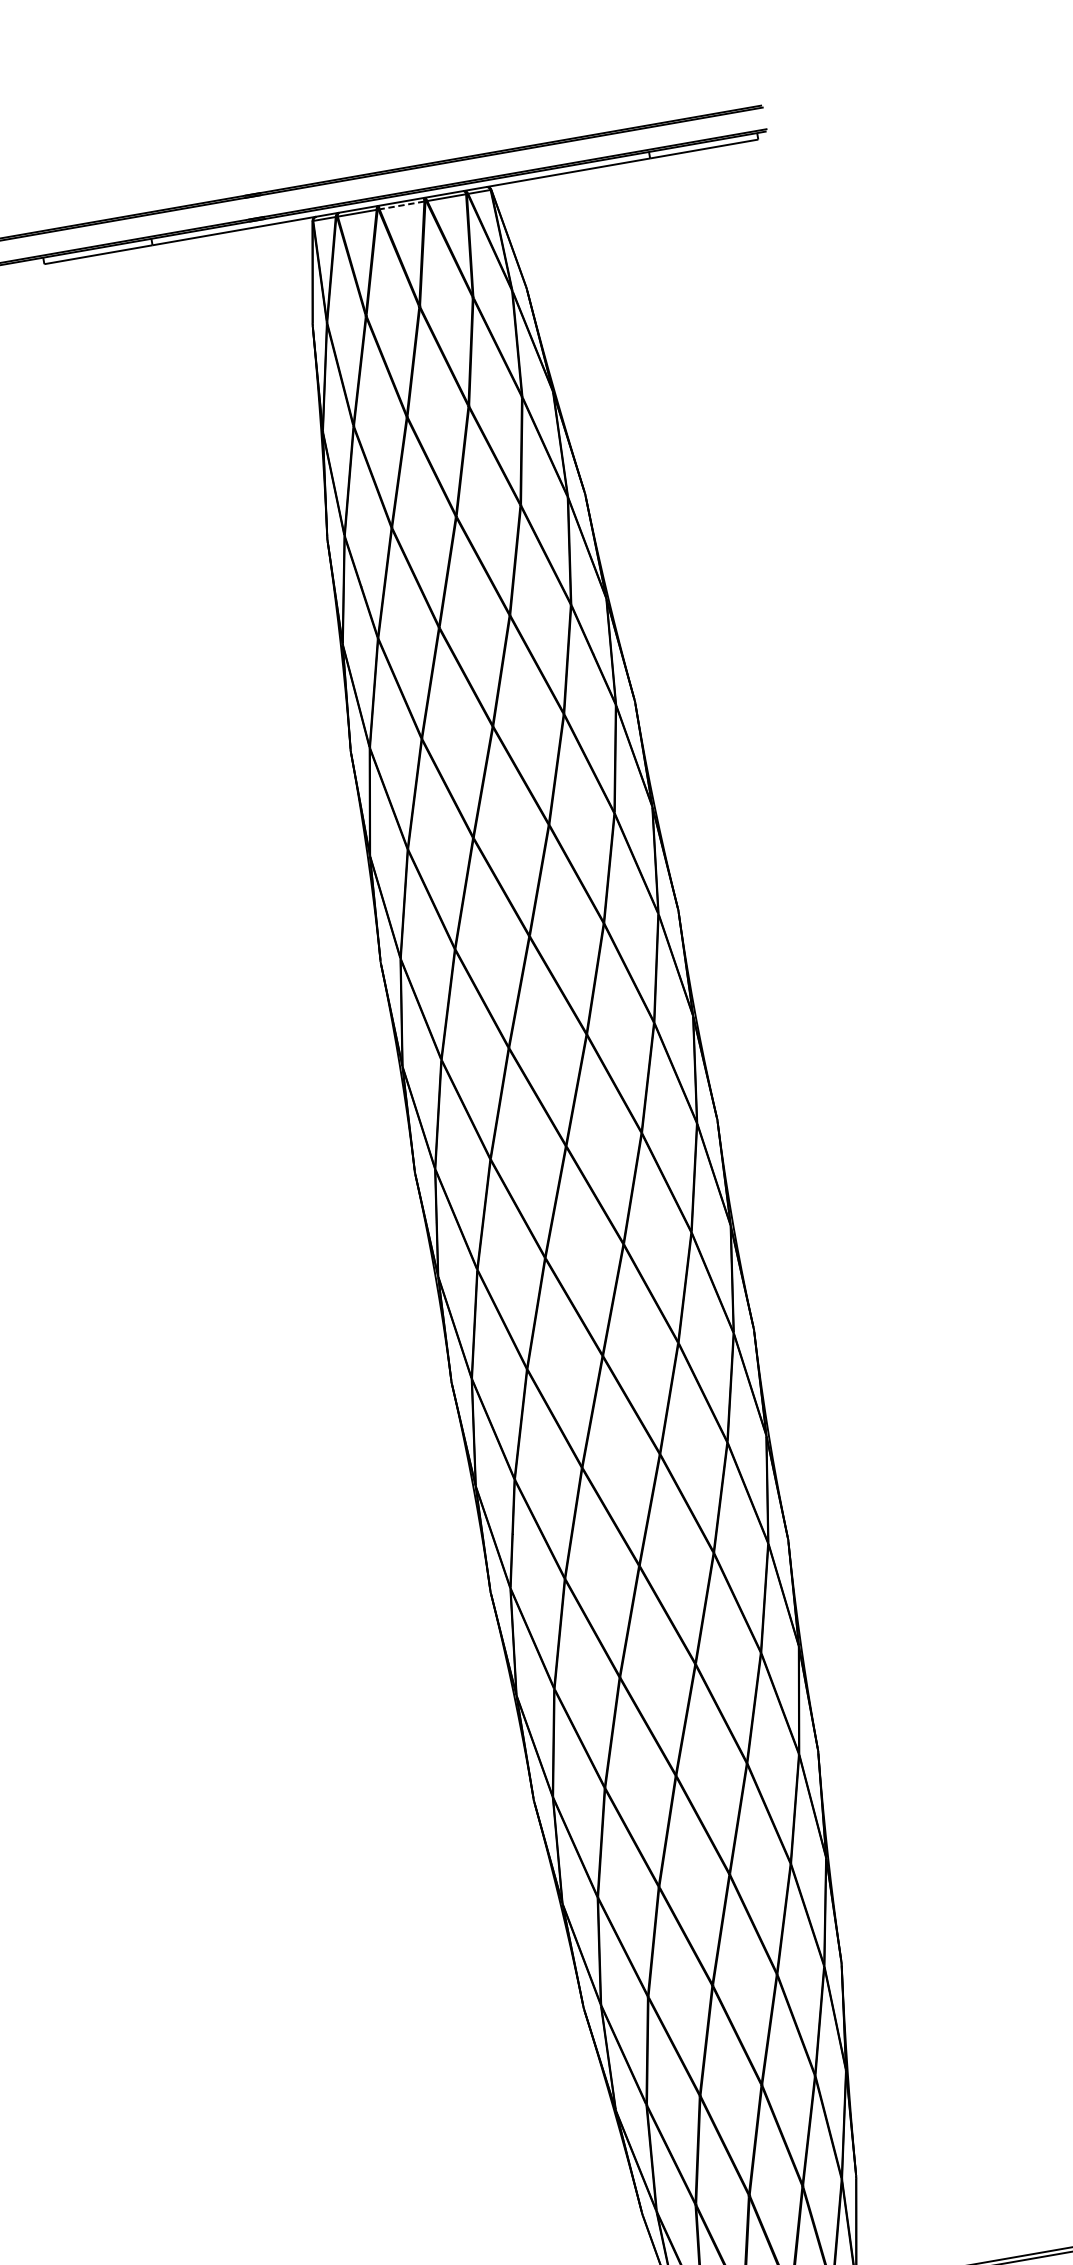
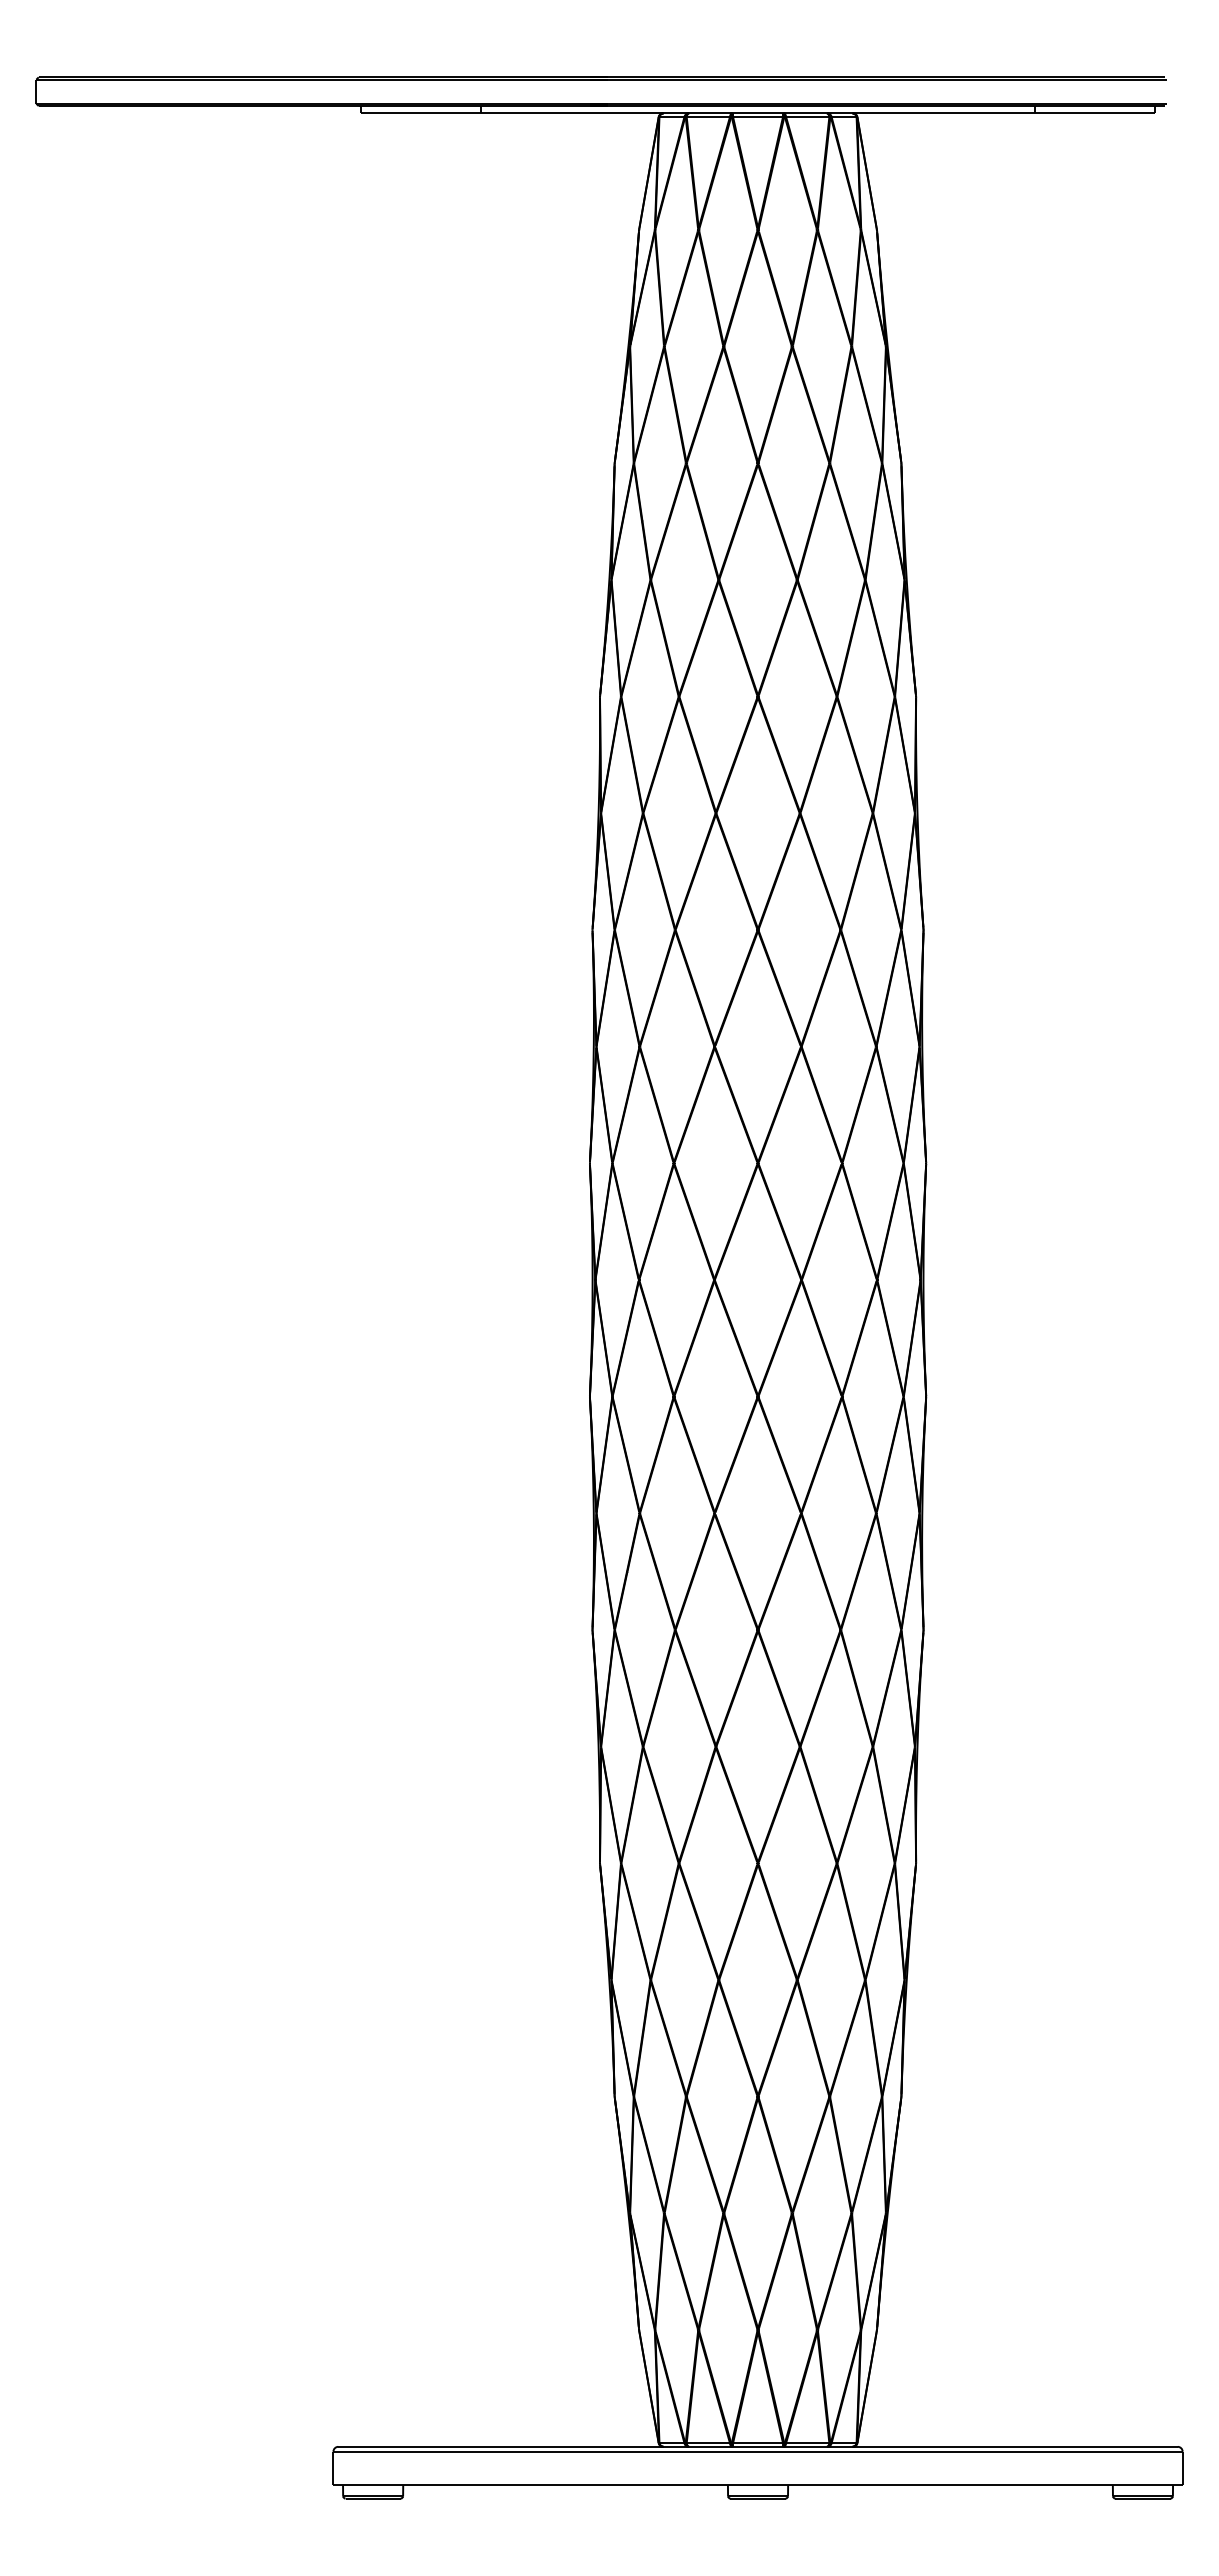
line: (402, 205) -> (758, 117), dashed -> solid

